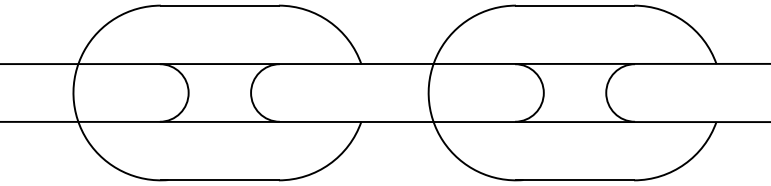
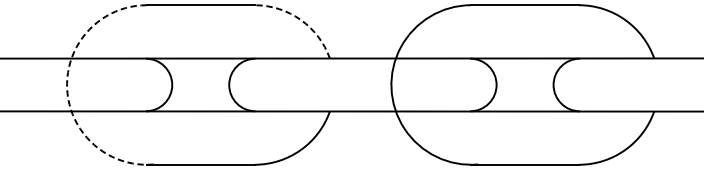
arc: (329, 21) -> (300, 19), solid -> dashed
arc: (73, 96) -> (67, 88), solid -> dashed

